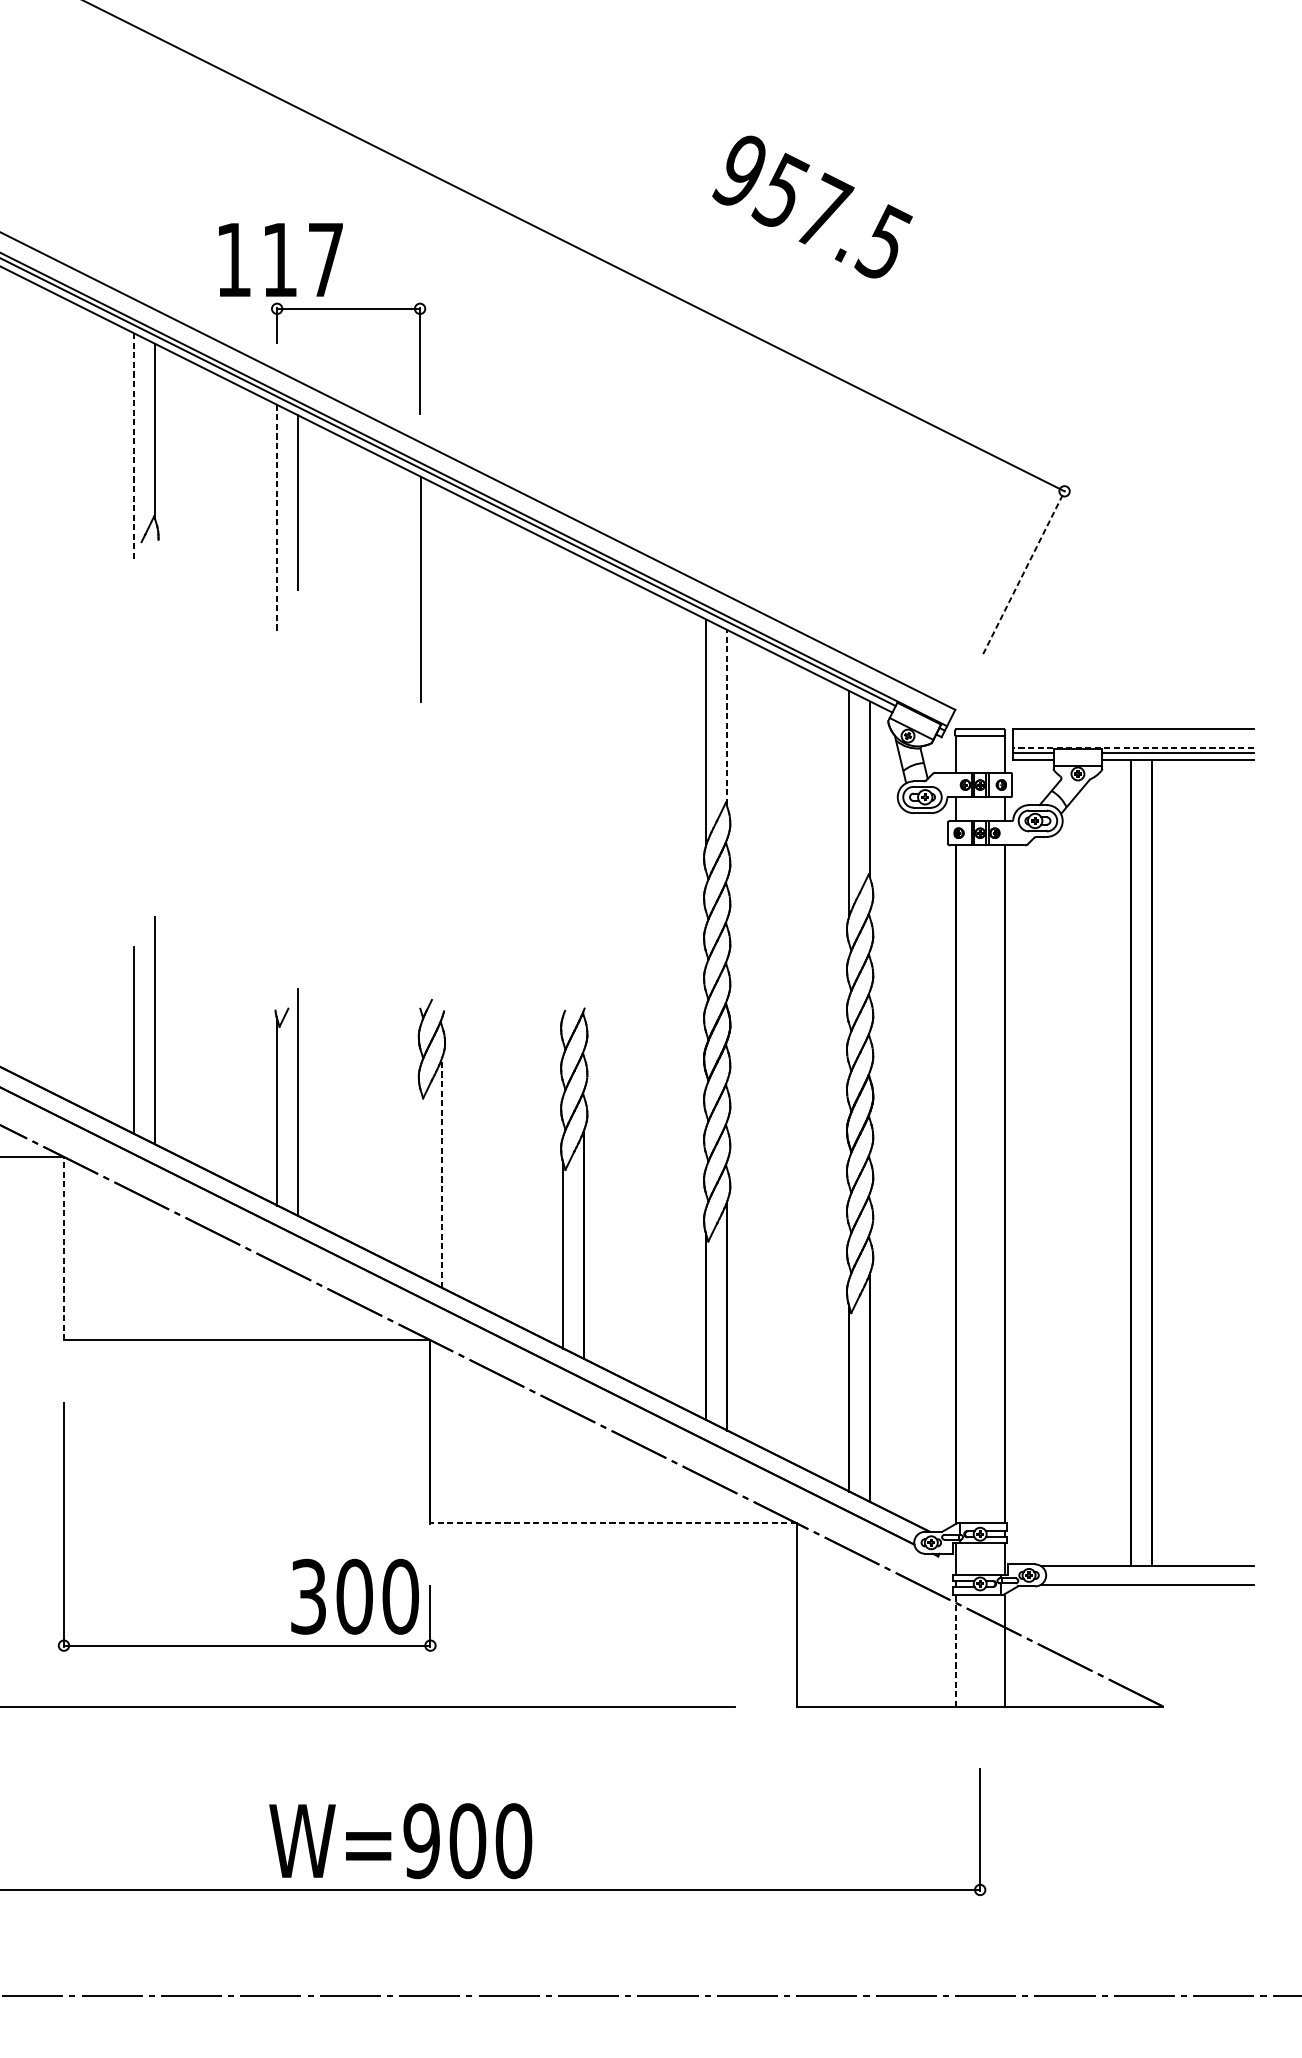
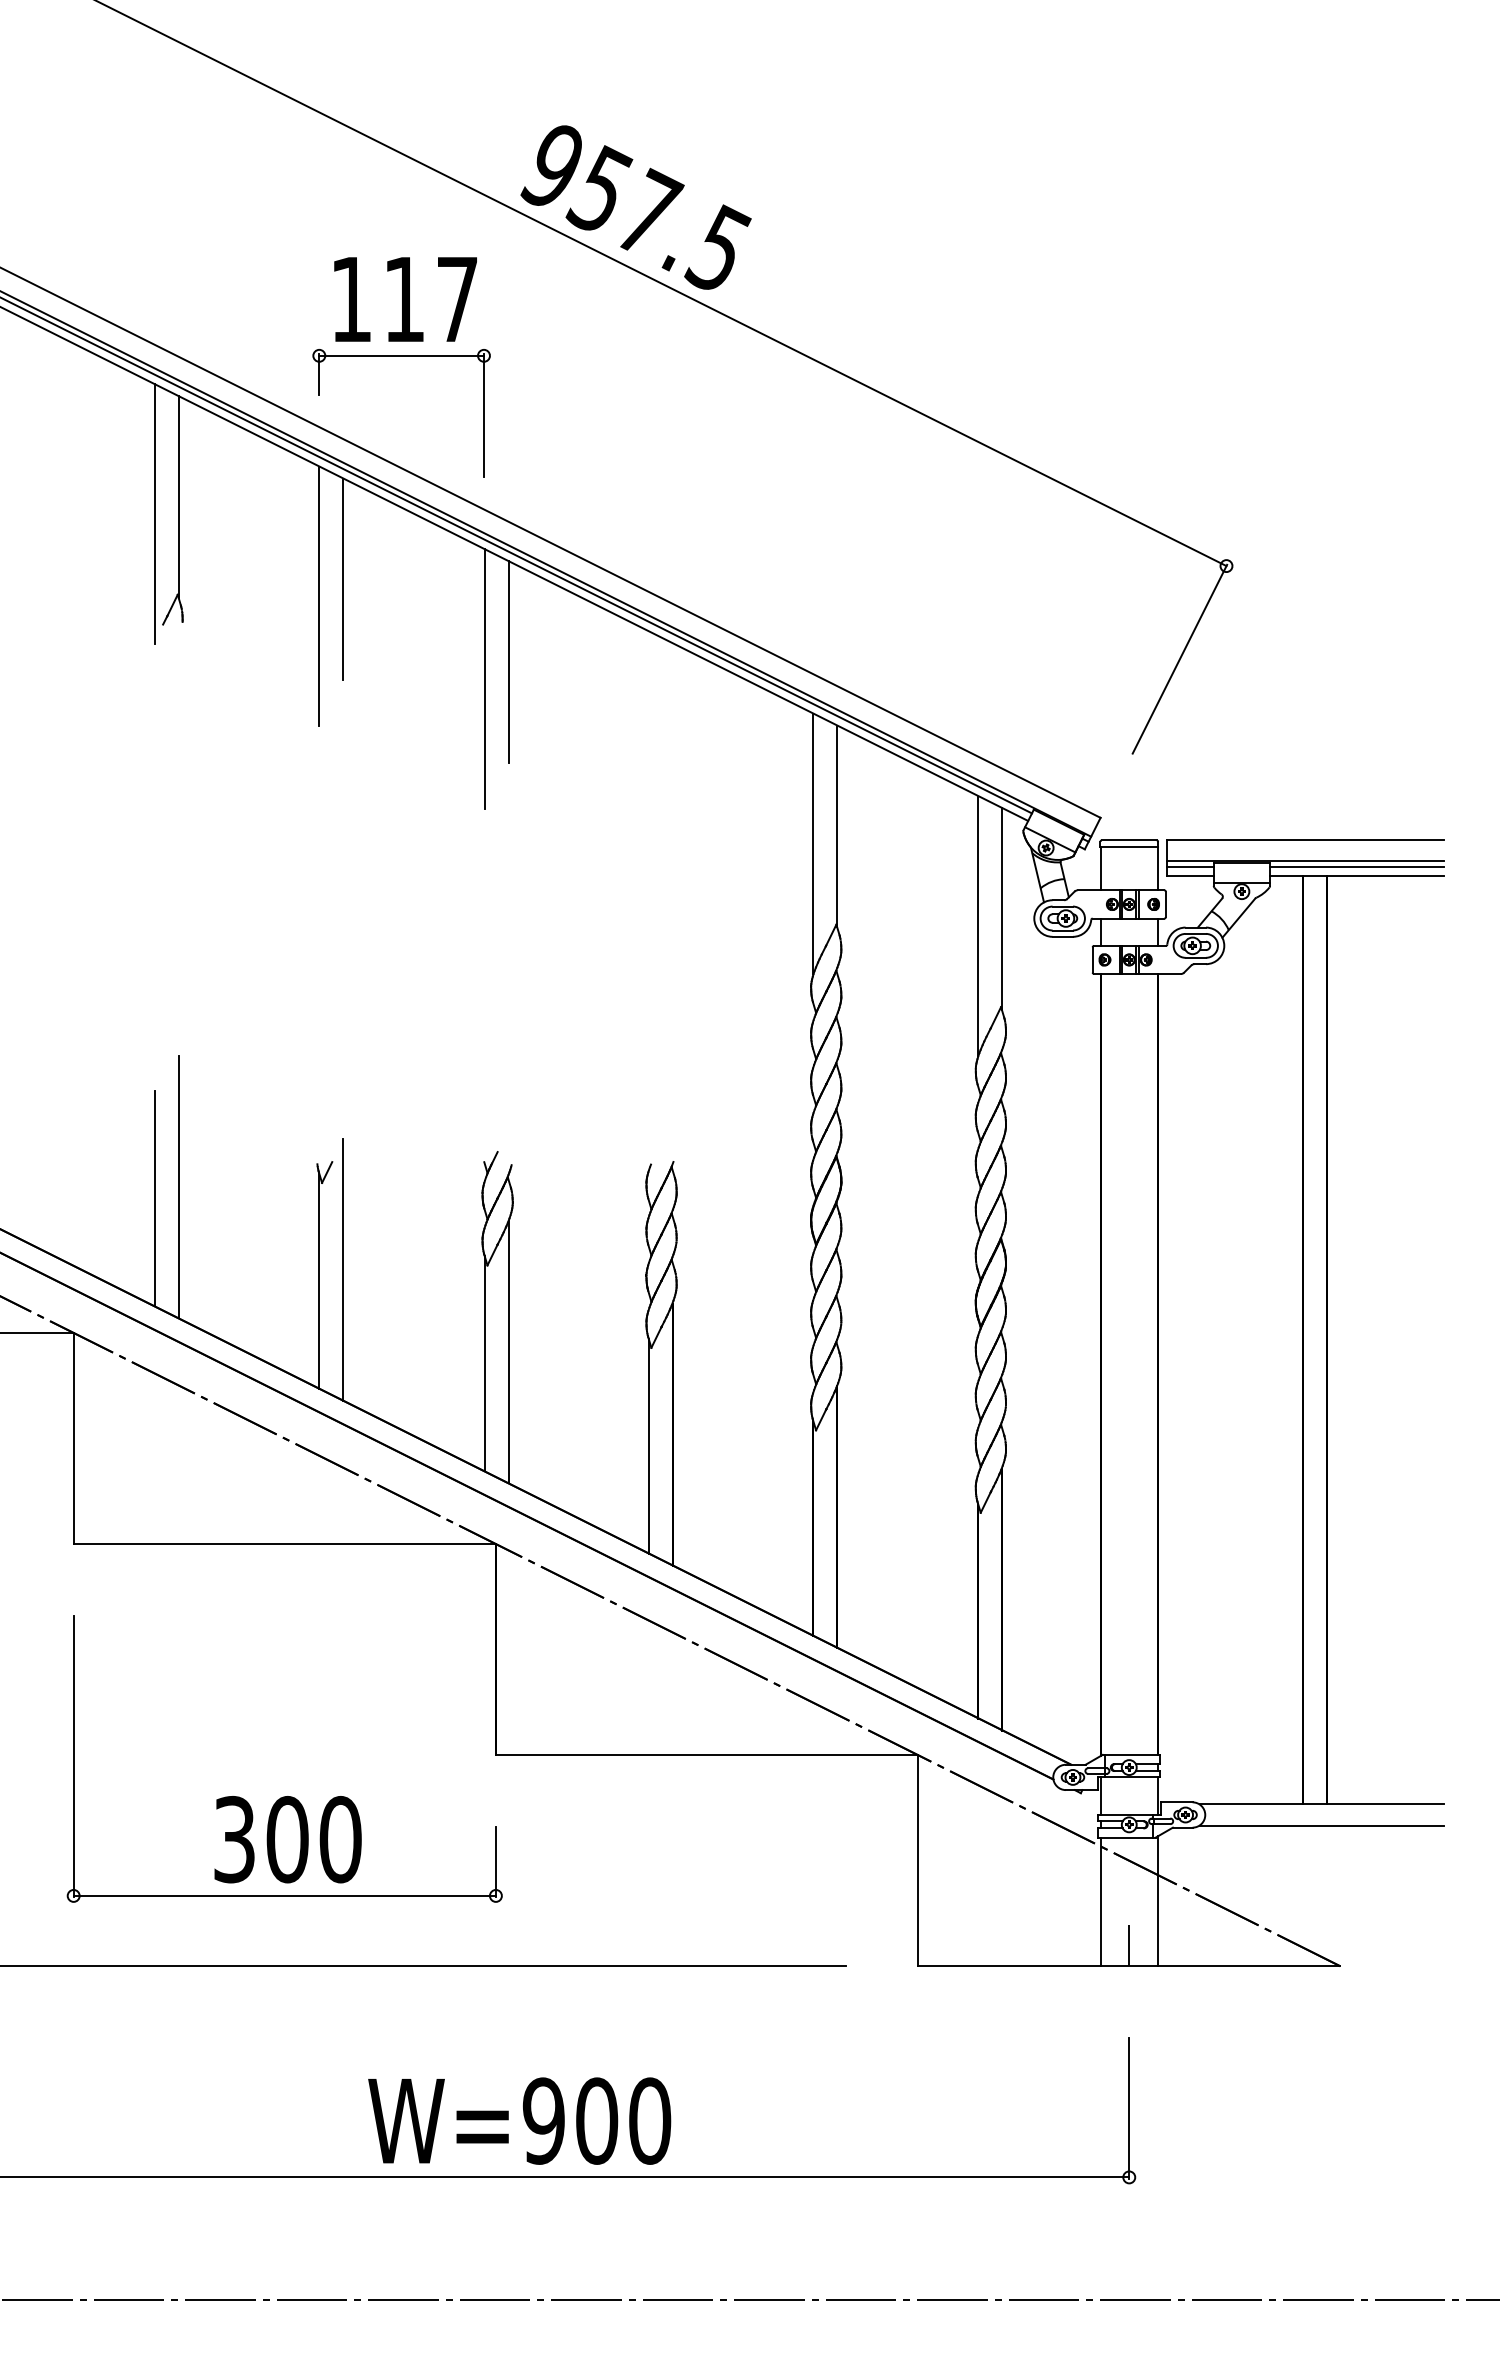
text: (812, 207) -> (635, 207), moved
text: (280, 259) -> (405, 299), moved
line: (134, 446) -> (154, 514), dashed -> solid
line: (277, 517) -> (319, 596), dashed -> solid
line: (1023, 572) -> (1179, 659), dashed -> solid
line: (441, 574) -> (508, 661), added
line: (726, 717) -> (837, 826), dashed -> solid
line: (1133, 747) -> (1305, 861), dashed -> solid
line: (441, 1173) -> (508, 1351), dashed -> solid
line: (420, 1183) -> (484, 1363), added
line: (63, 1248) -> (73, 1438), dashed -> solid
line: (613, 1523) -> (706, 1755), dashed -> solid
text: (354, 1596) -> (287, 1839), moved
line: (955, 1650) -> (1100, 1901), dashed -> solid
line: (980, 1688) -> (1129, 1945), added
text: (400, 1840) -> (519, 2120), moved

